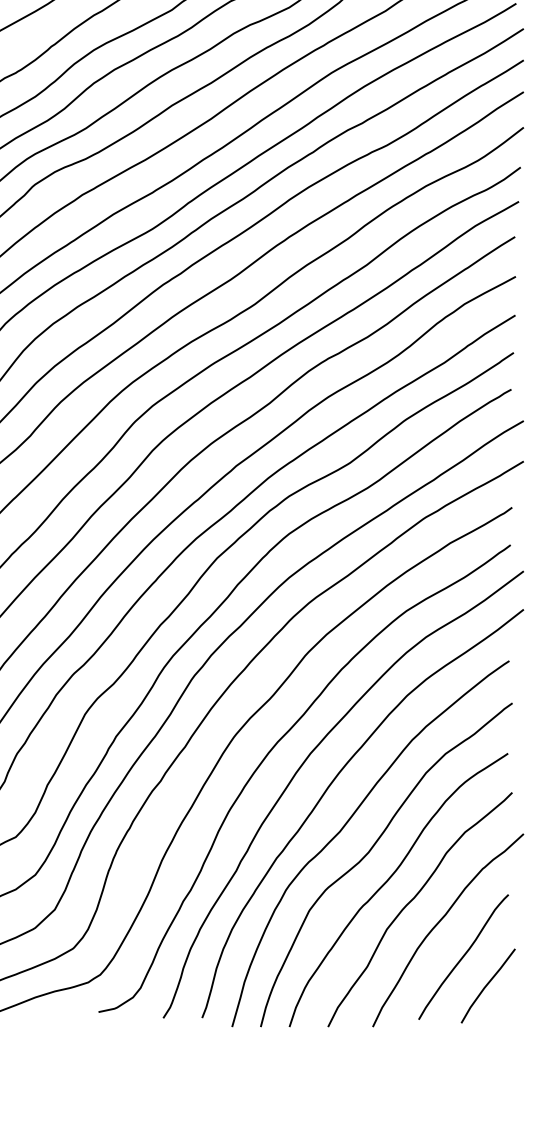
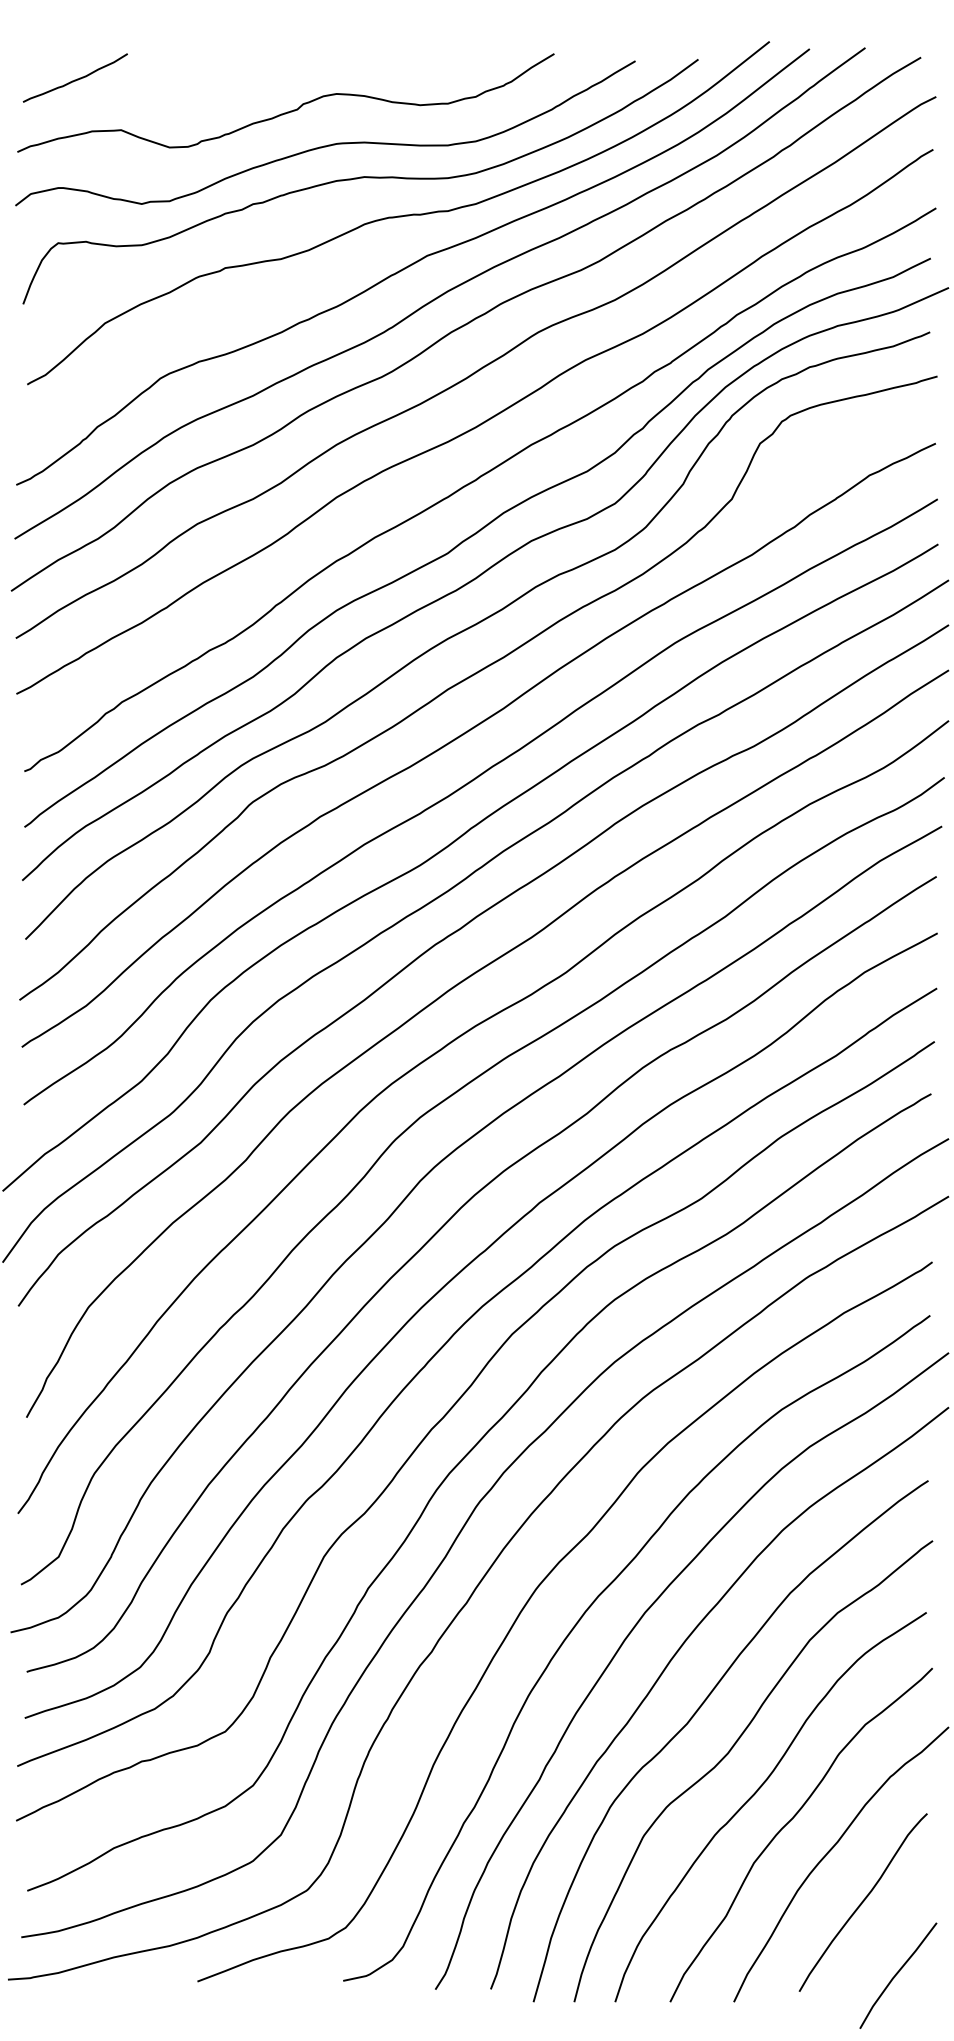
line: (487, 985) -> (897, 1974), moved

